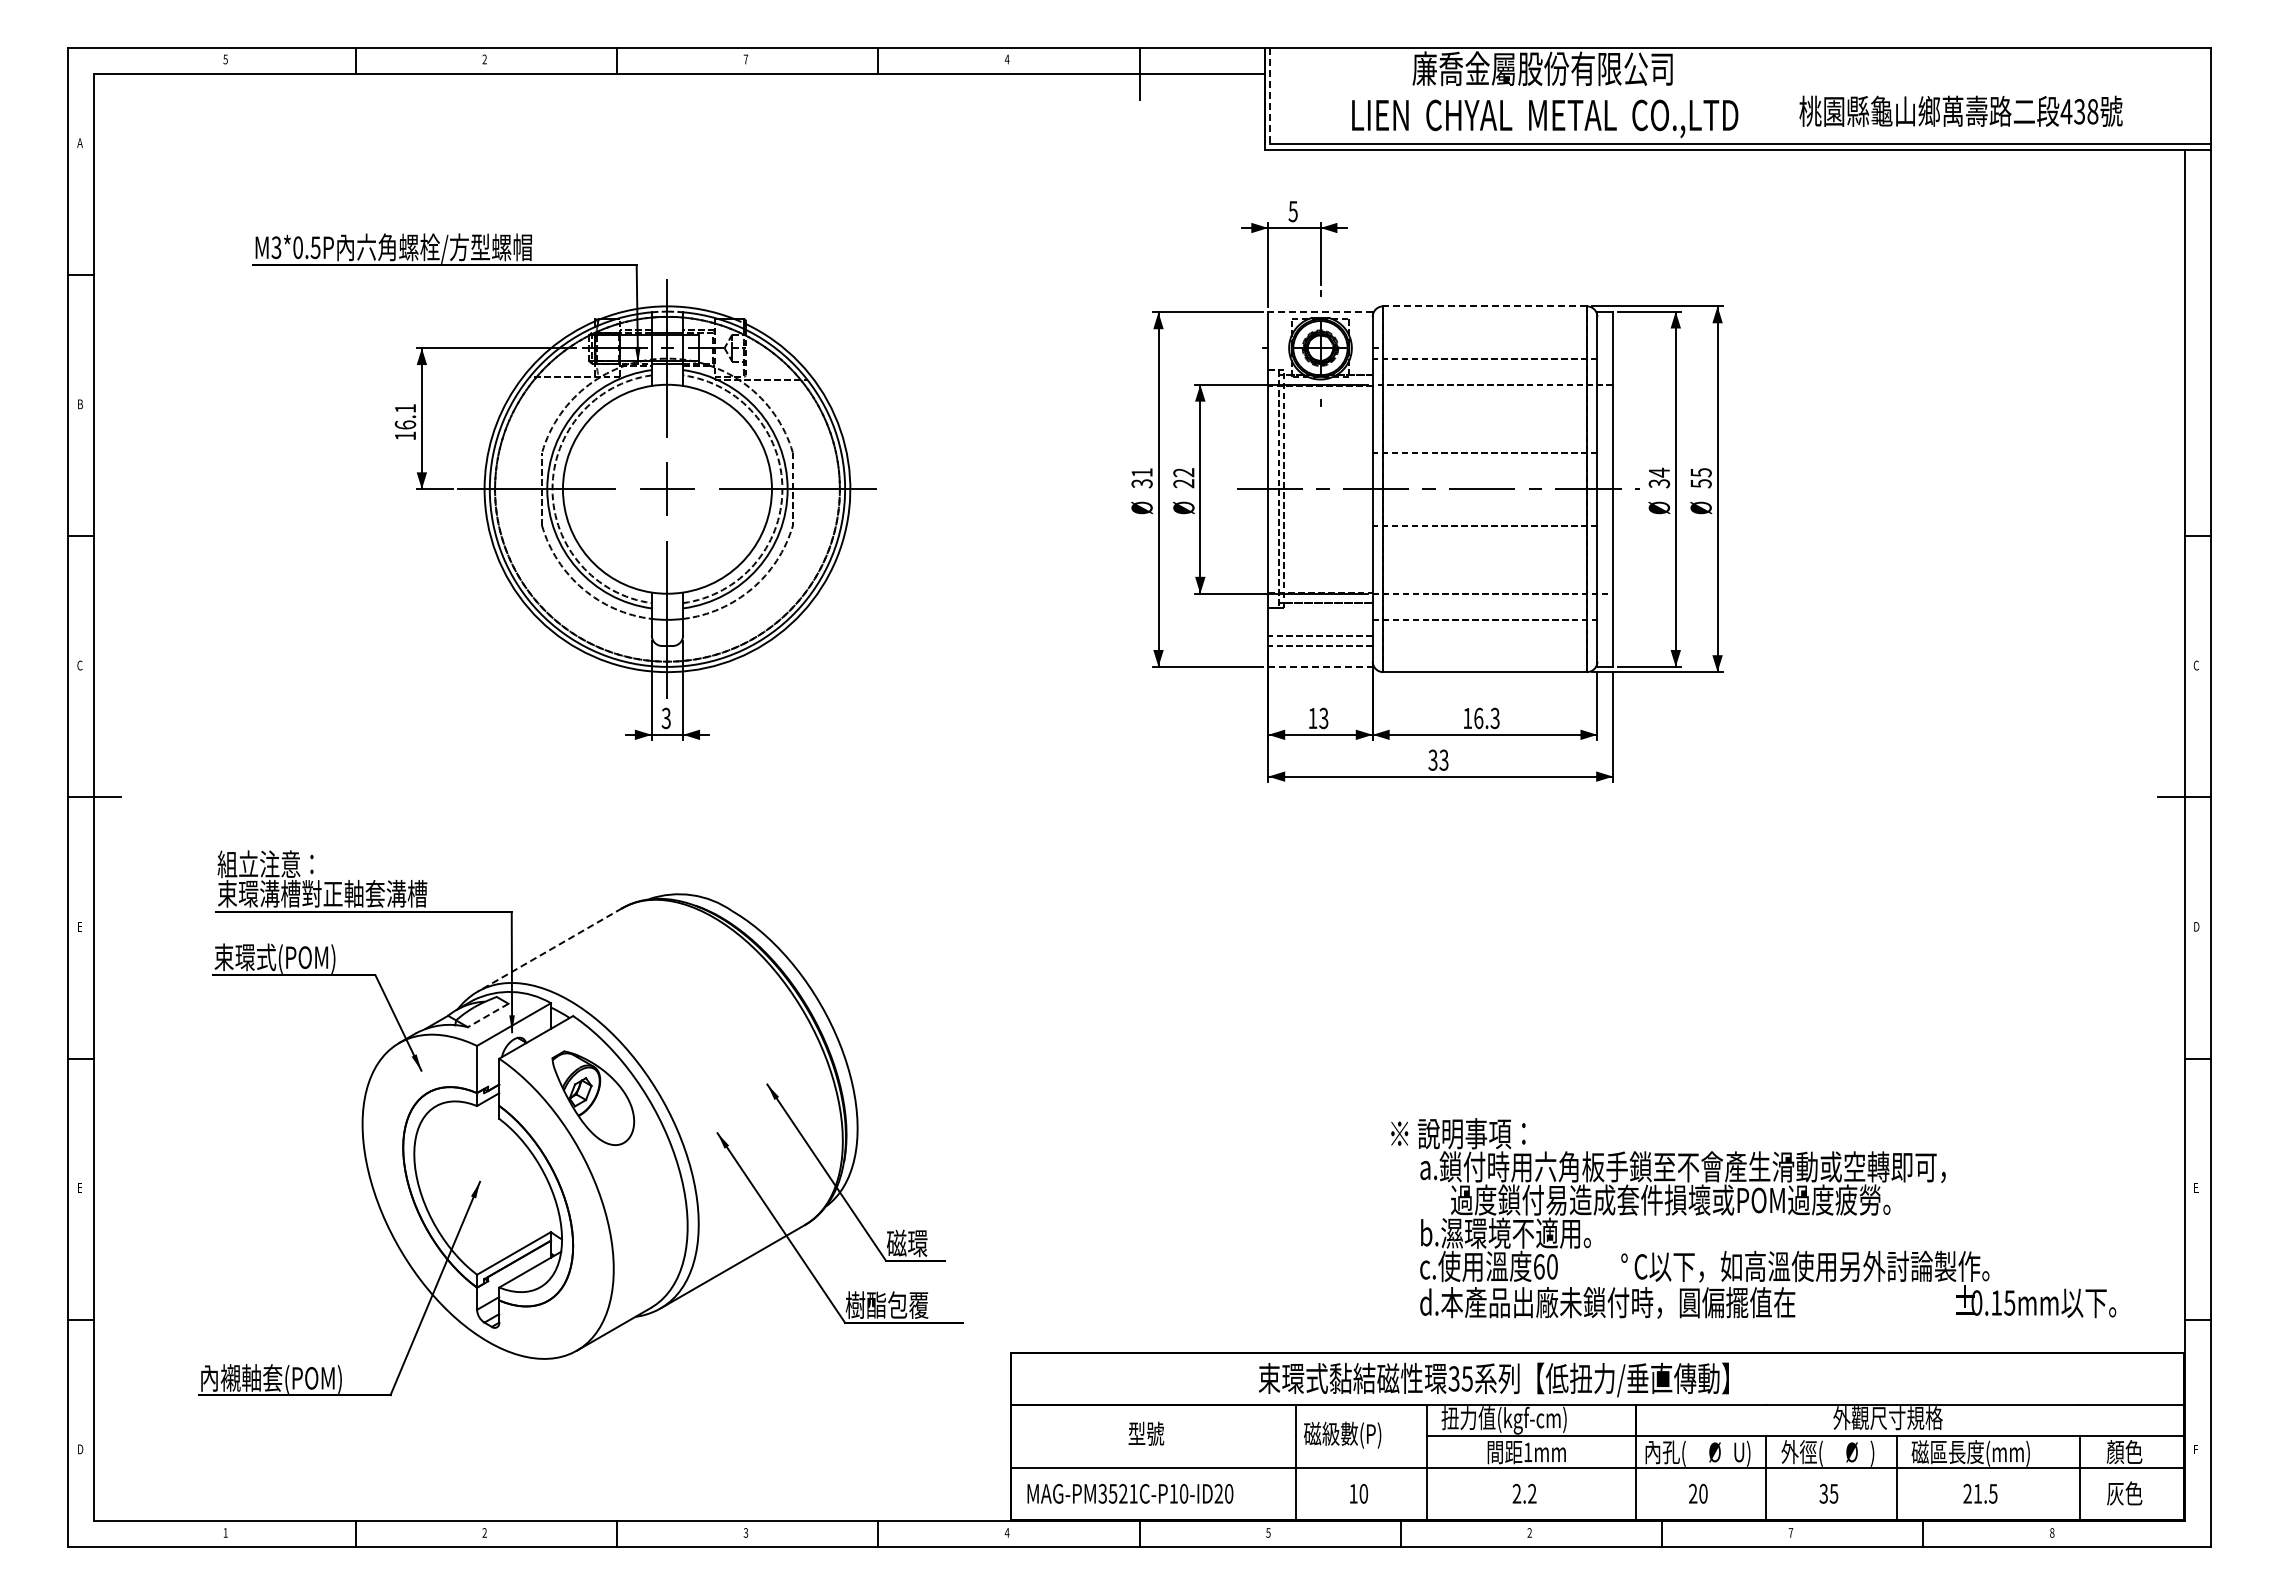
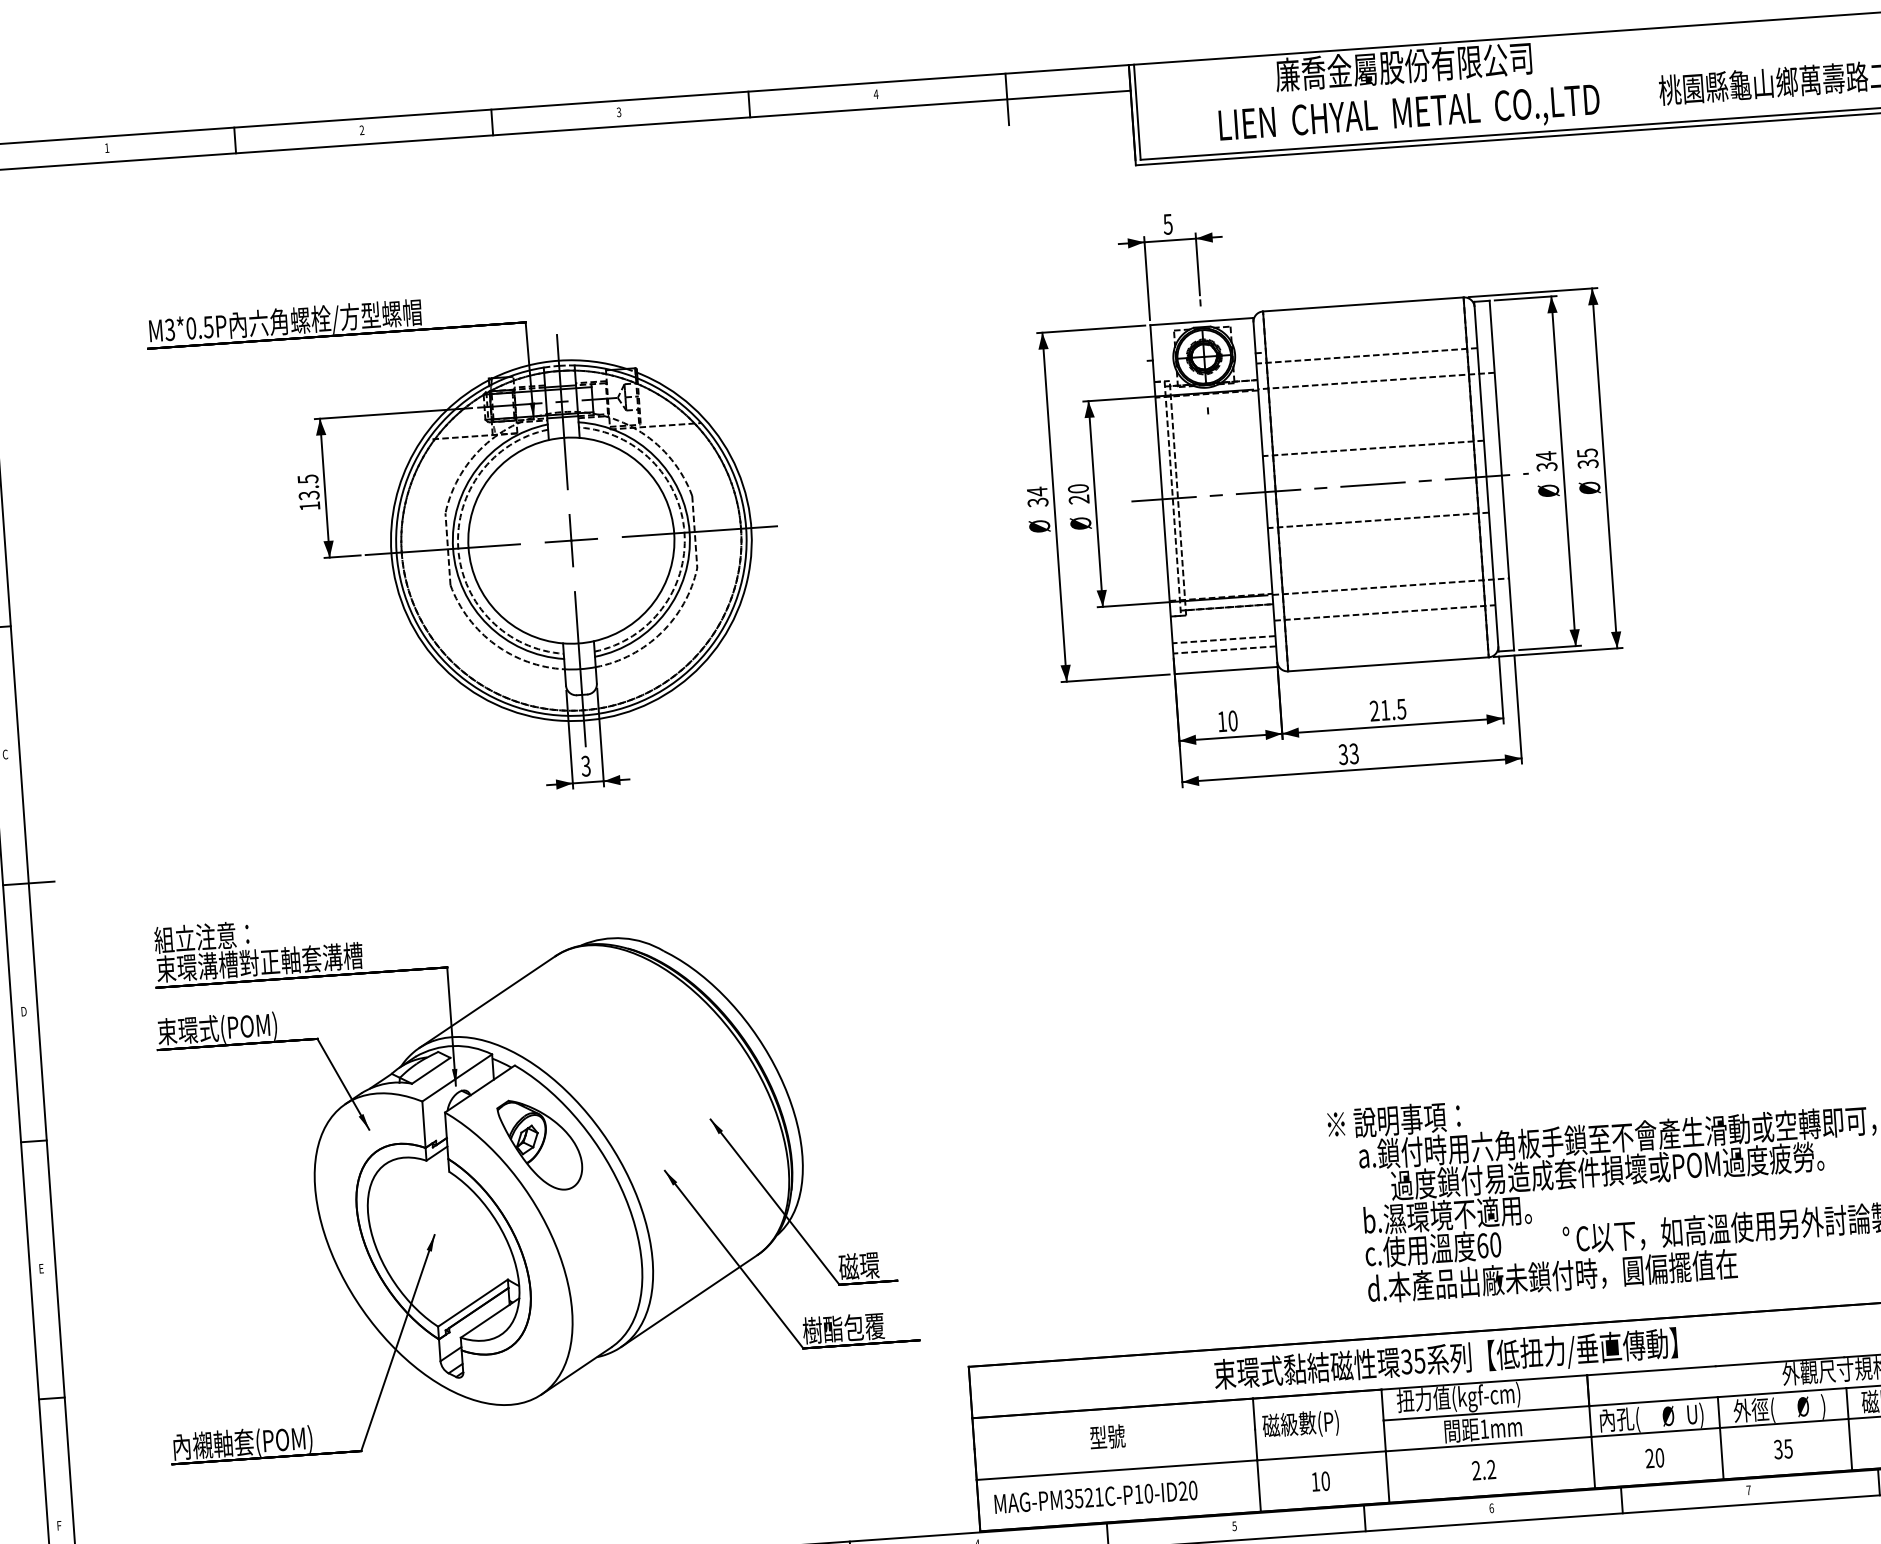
text: (225, 59) -> (106, 148), 5 -> 1
text: (745, 59) -> (618, 112), 7 -> 3
line: (1270, 96) -> (1137, 112), dashed -> solid
line: (1485, 306) -> (1363, 304), dashed -> solid
line: (1319, 312) -> (1200, 321), dashed -> solid
text: (405, 416) -> (308, 487), 16.1 -> 13.5
text: (1141, 472) -> (1036, 491), 31 -> 34
text: (1183, 472) -> (1078, 488), 22 -> 20
text: (1700, 483) -> (1587, 463), 55 -> 35
line: (1320, 666) -> (1226, 670), dashed -> solid
text: (1323, 718) -> (1232, 721), 13 -> 10
text: (1481, 718) -> (1388, 710), 16.3 -> 21.5
text: (80, 926) -> (23, 1011), E -> D
line: (549, 950) -> (487, 1002), dashed -> solid
line: (487, 1015) -> (430, 1070), dashed -> solid
text: (80, 1449) -> (59, 1525), D -> F
text: (1529, 1532) -> (1491, 1507), 2 -> 6

